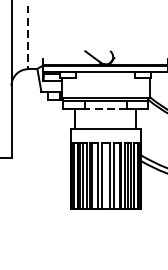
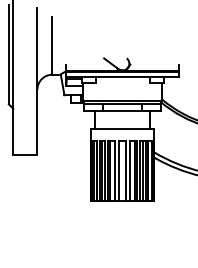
line: (28, 36) -> (52, 45), dashed -> solid
line: (105, 109) -> (122, 111), dashed -> solid

